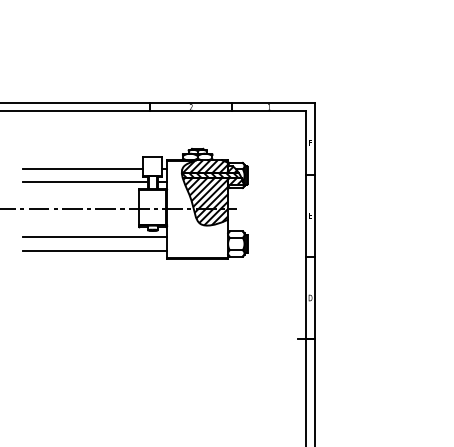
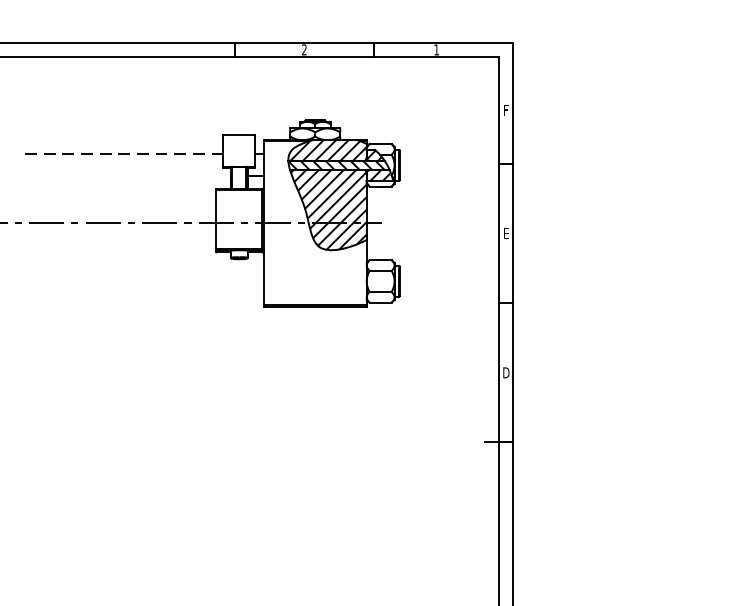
line: (82, 168) -> (120, 153), solid -> dashed
line: (84, 182) -> (123, 177), removed
line: (94, 237) -> (140, 270), removed
line: (94, 250) -> (140, 292), removed

